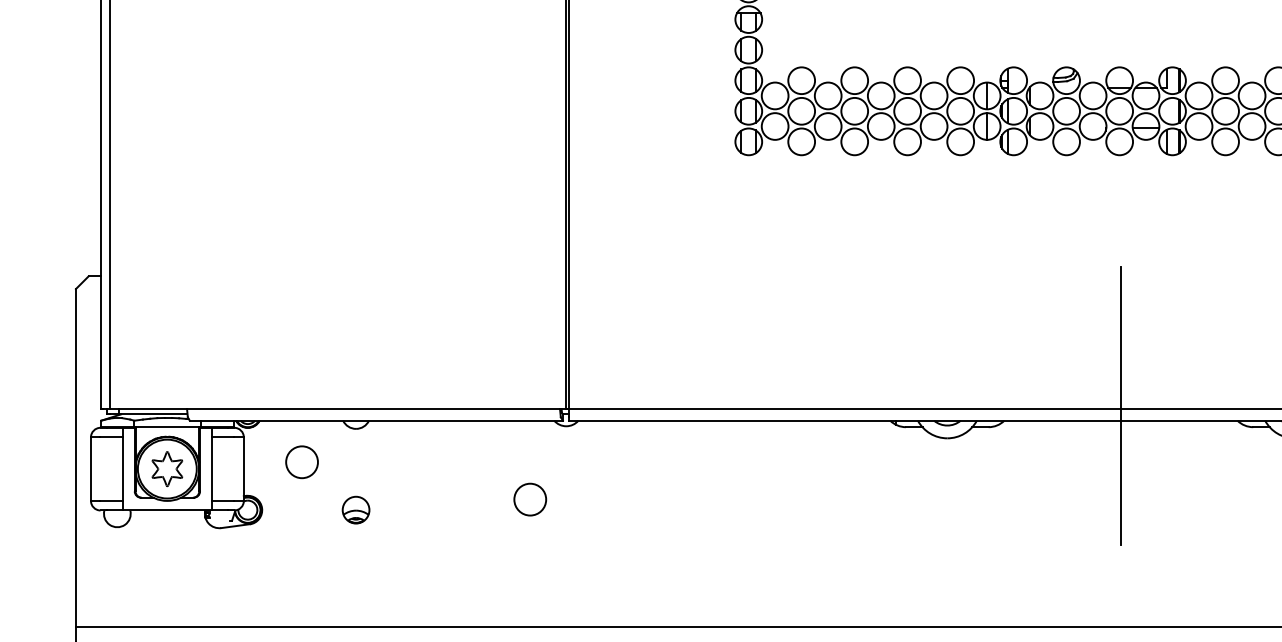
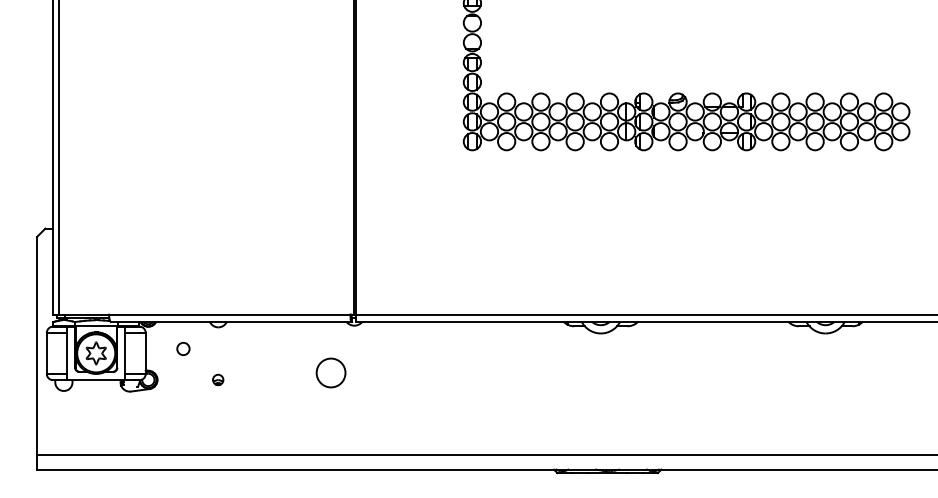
line: (1121, 405) -> (713, 312), removed
circle: (302, 461) -> (183, 348), size x0.6
circle: (529, 500) -> (330, 373), size x1.4
part: (354, 509) -> (217, 379), size x0.6

